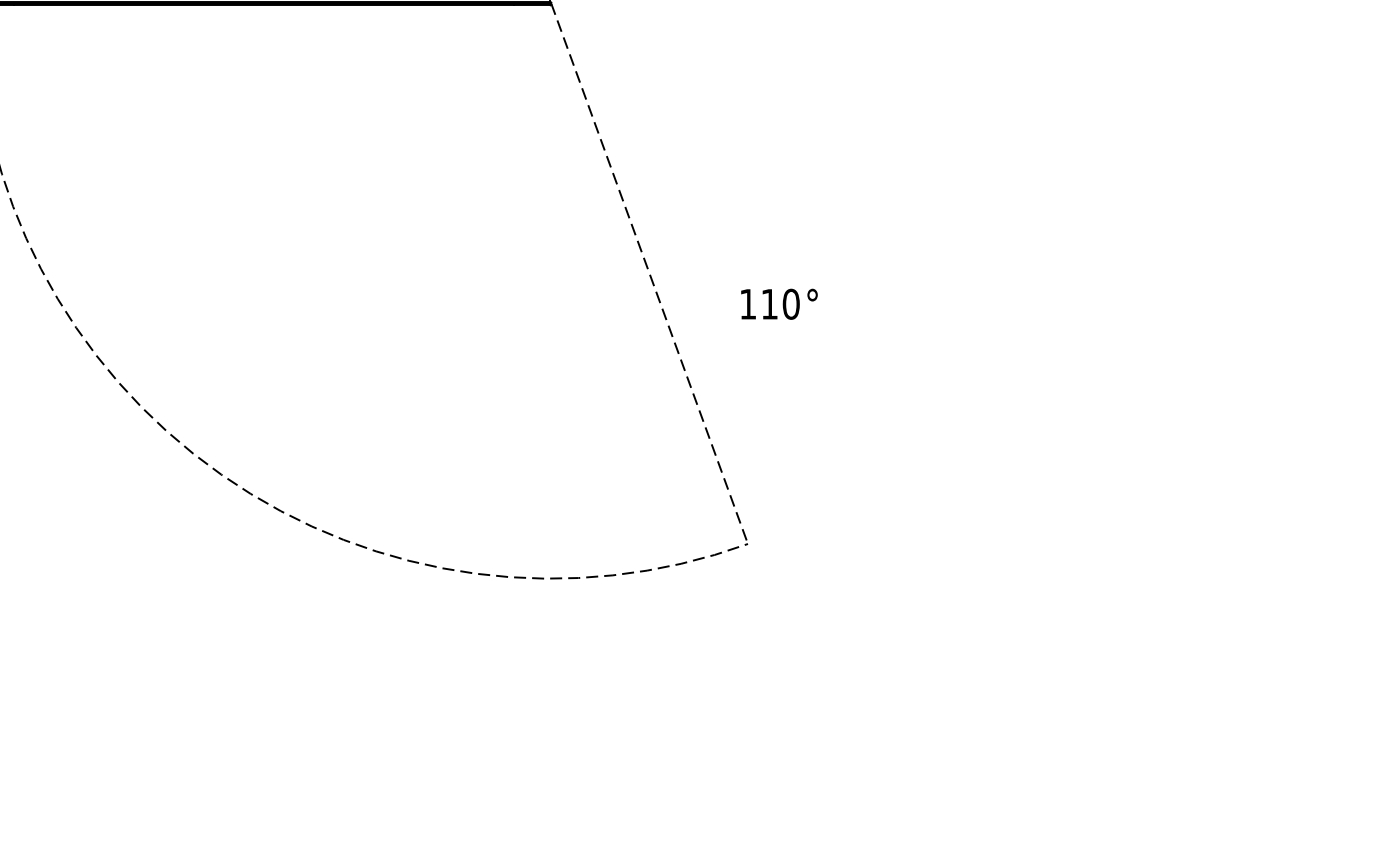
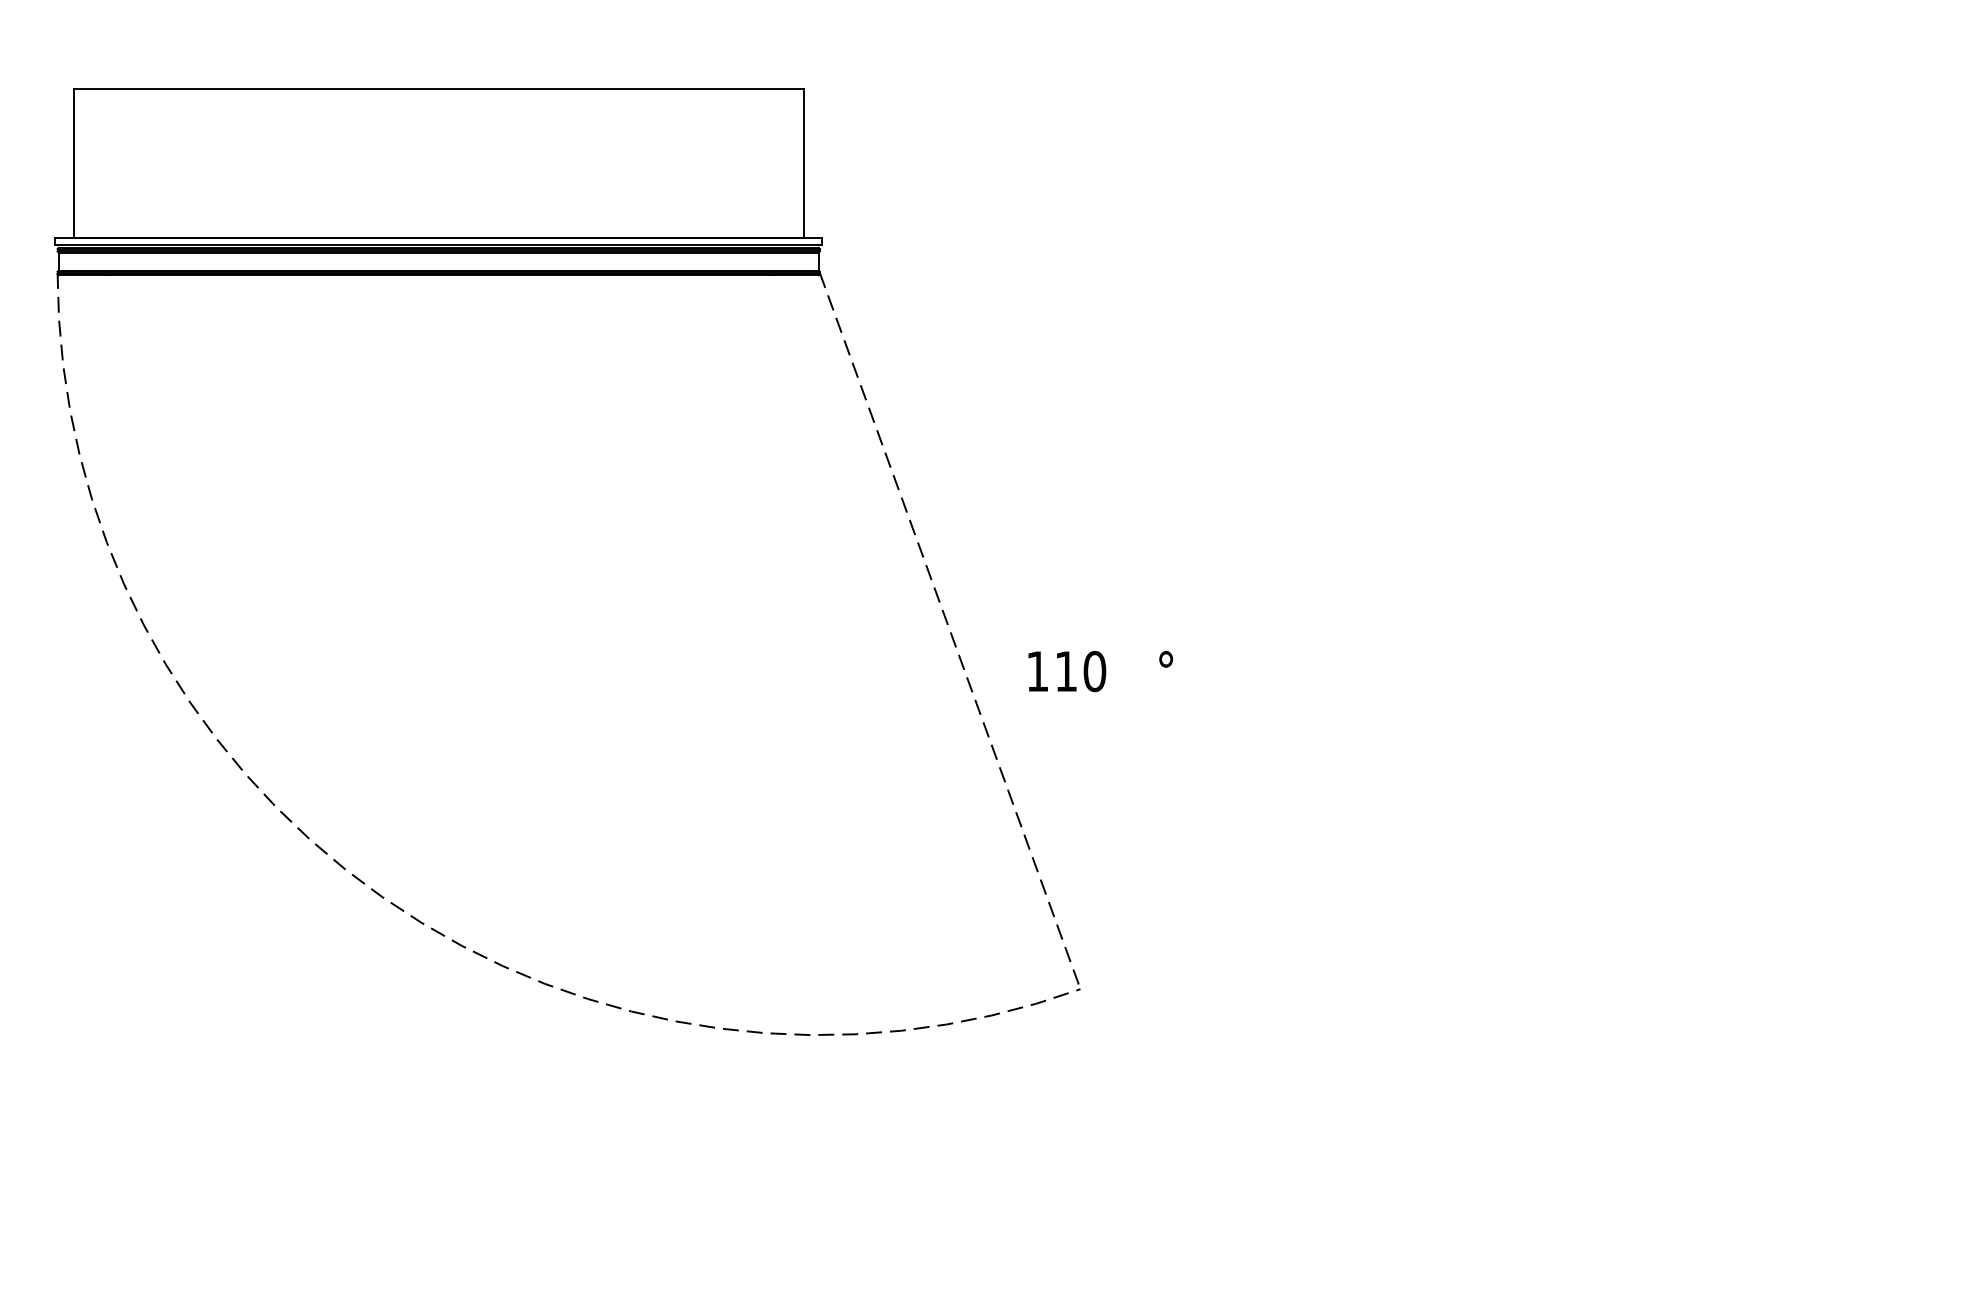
text: (770, 304) -> (1067, 671), moved

